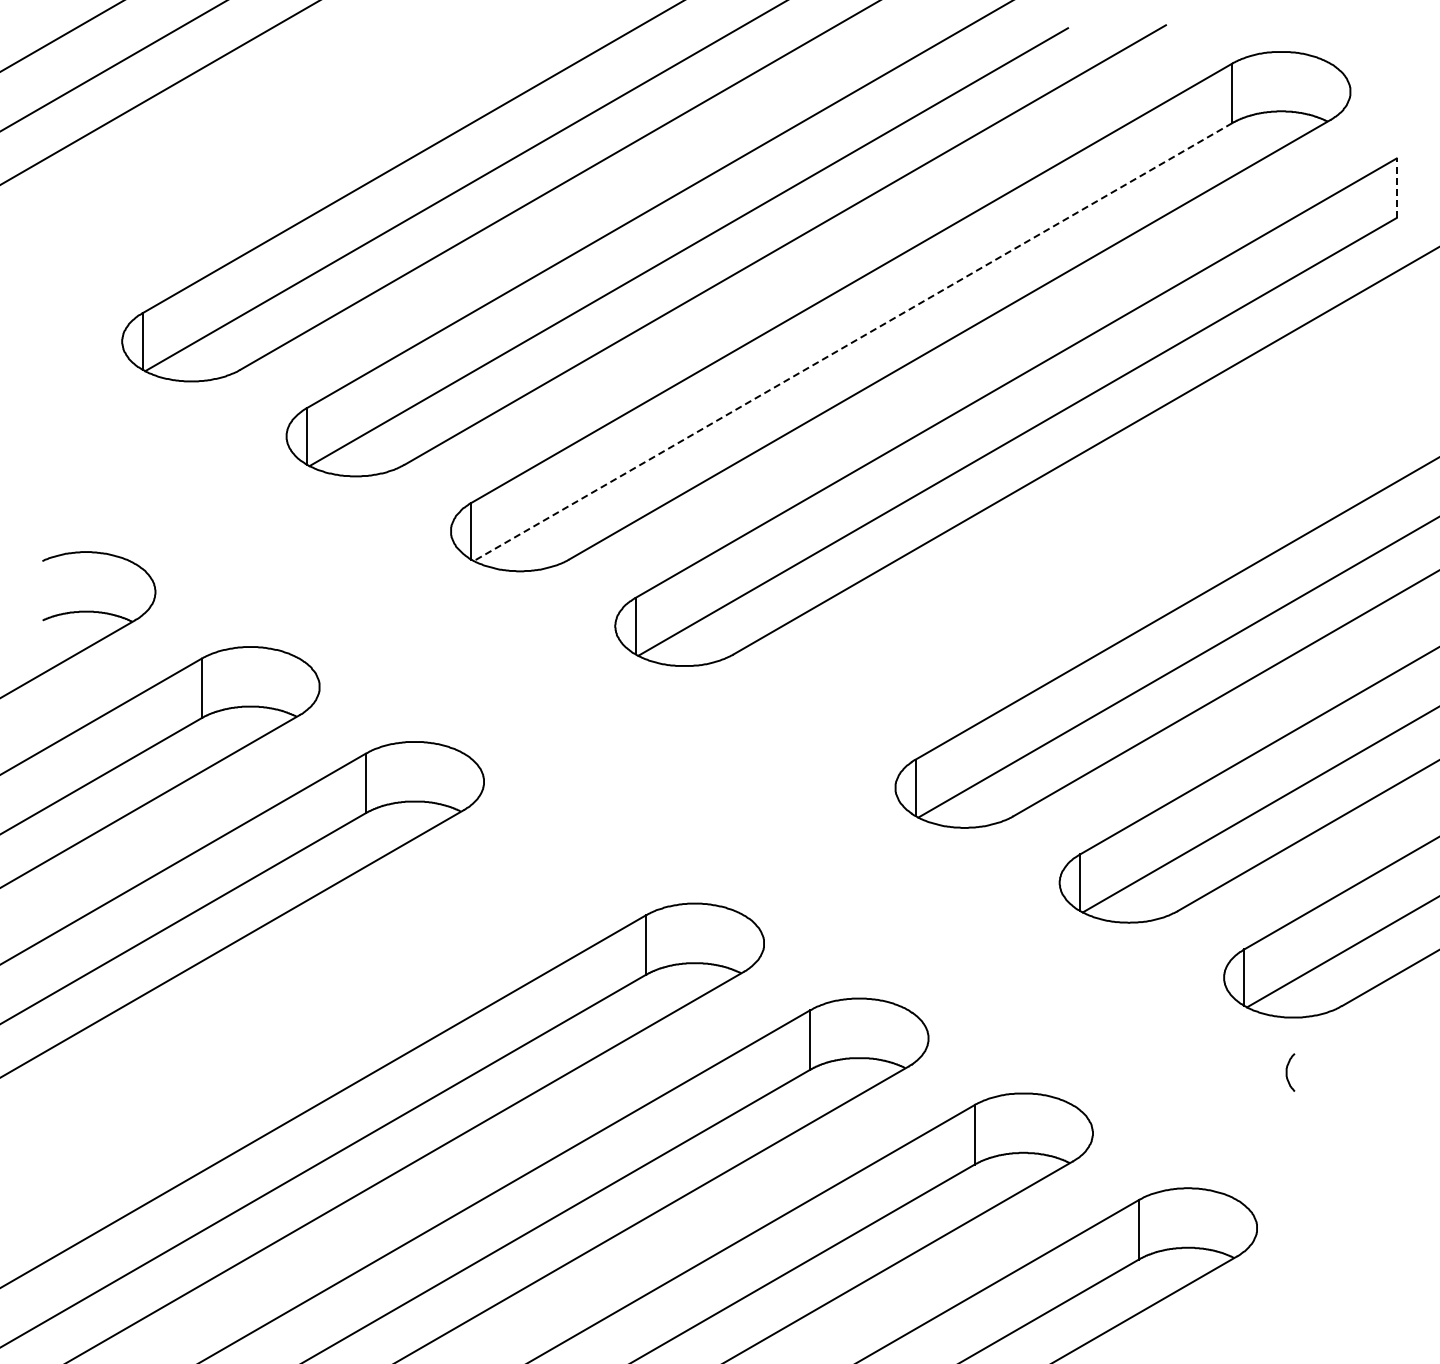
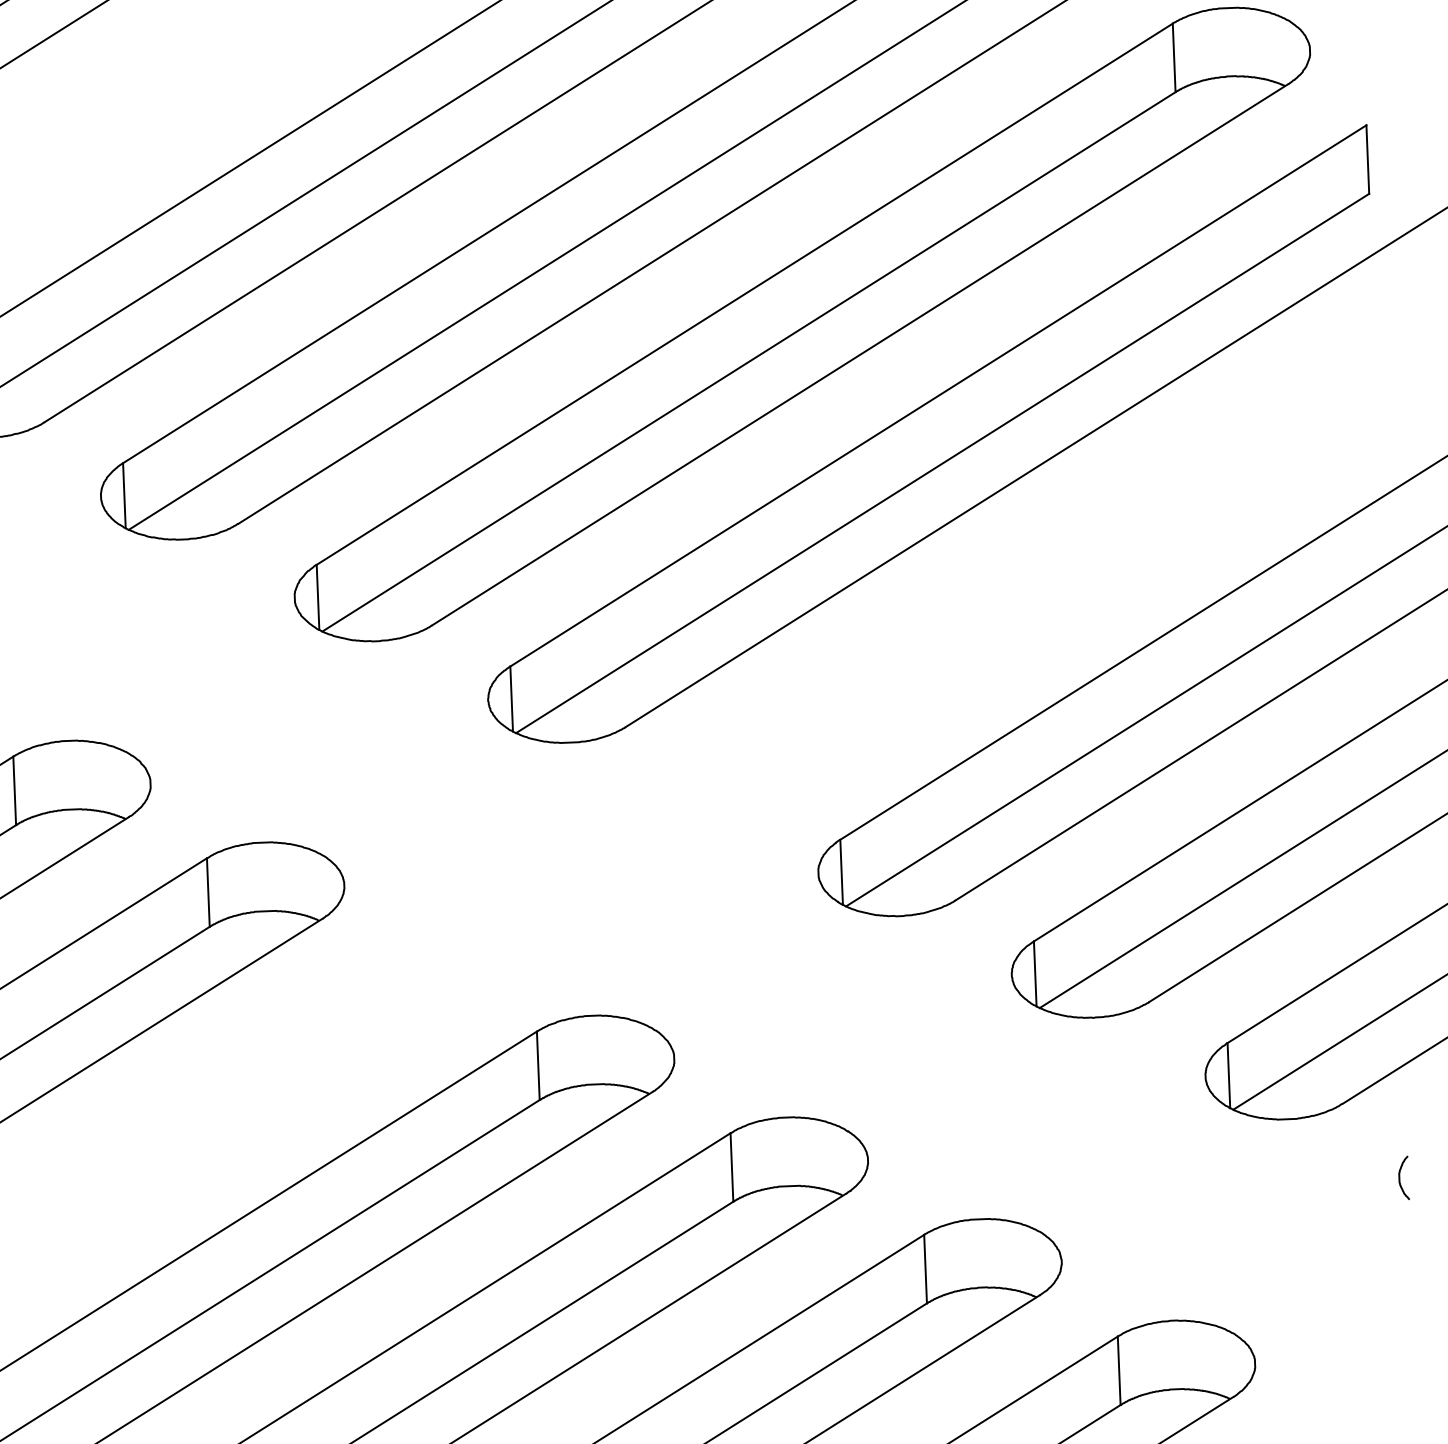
line: (1396, 188) -> (1367, 159), dashed -> solid
line: (853, 342) -> (749, 362), dashed -> solid
curve: (1287, 1072) -> (1400, 1178), moved

